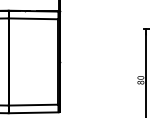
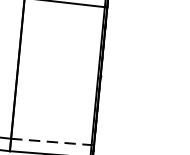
line: (33, 105) -> (51, 142), solid -> dashed

